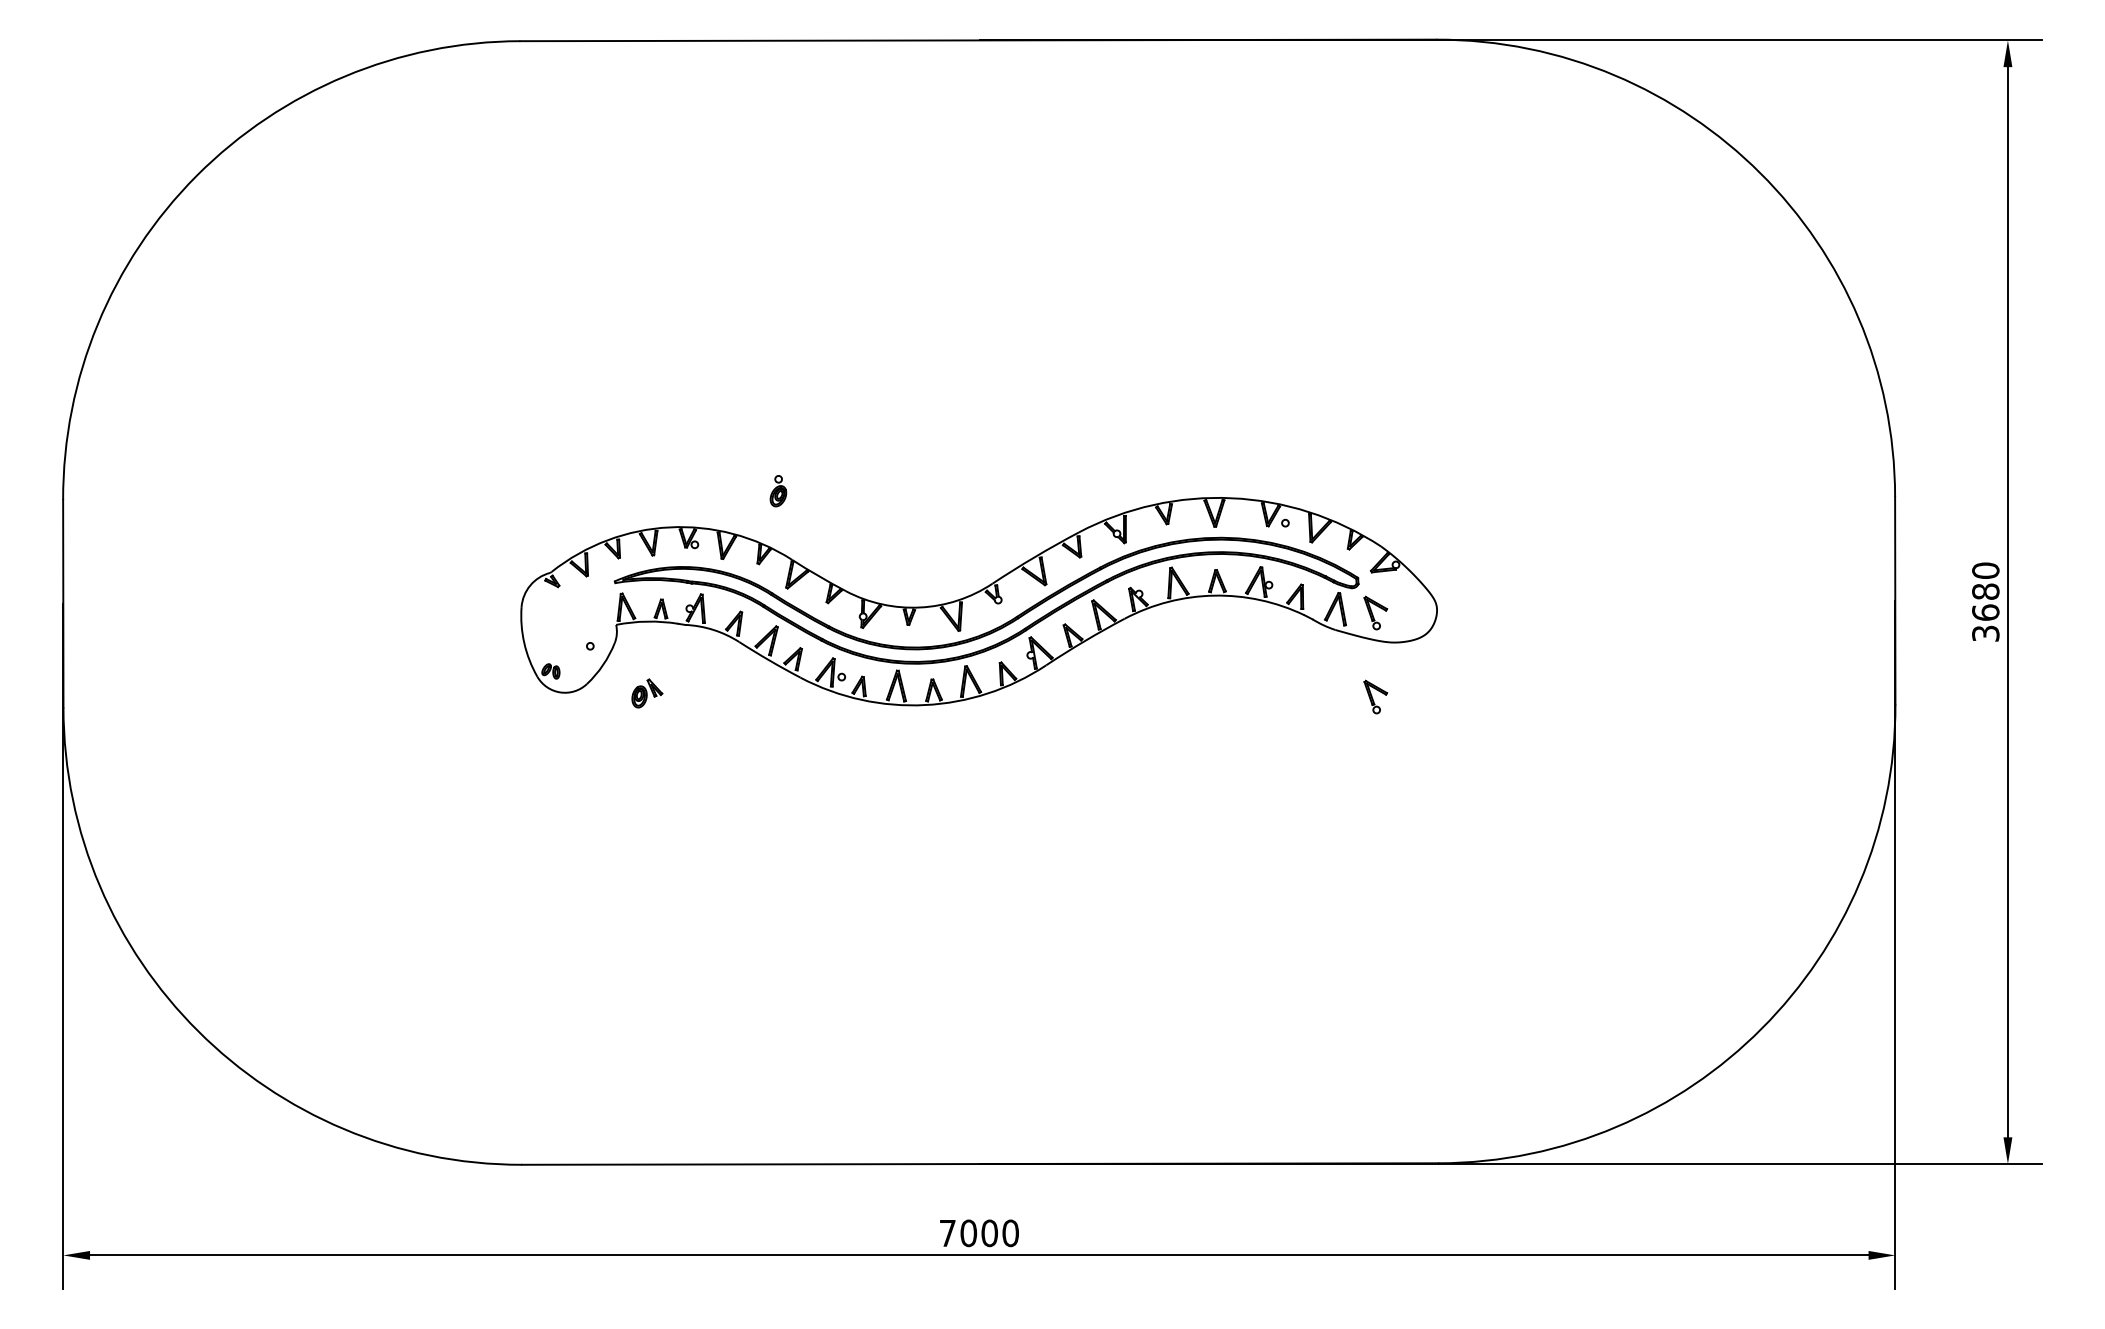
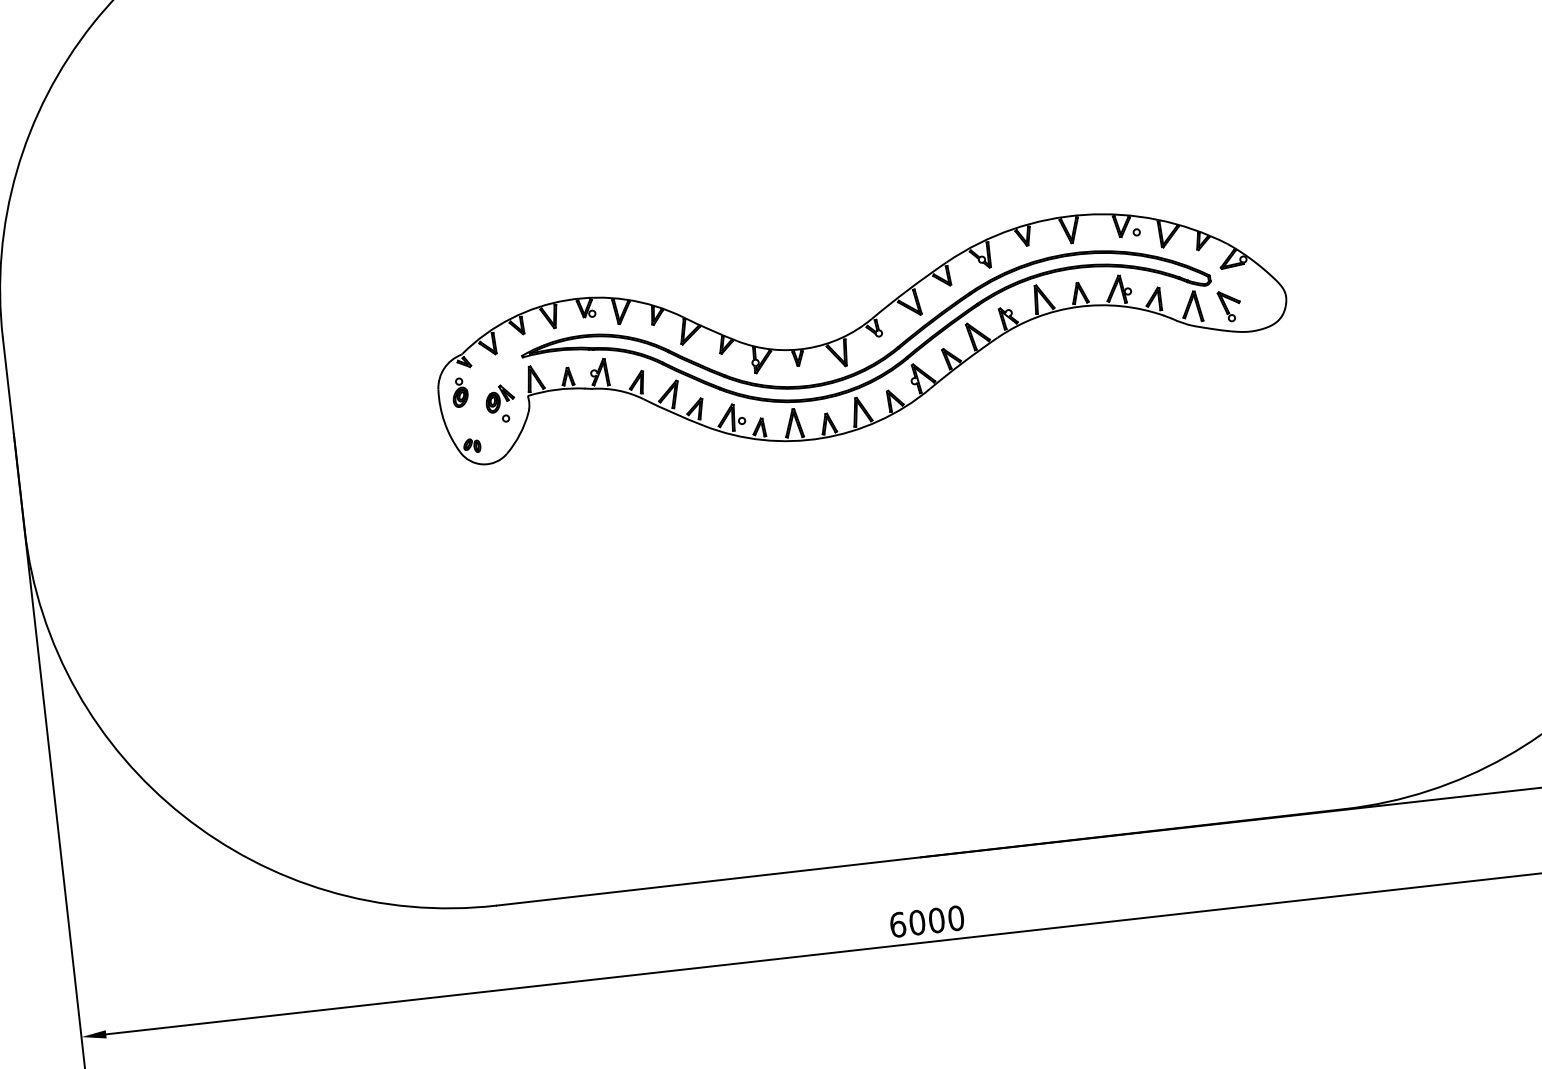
part: (778, 491) -> (460, 392), moved
part: (647, 693) -> (500, 398), moved
part: (1375, 696) -> (1238, 383), removed
text: (947, 1233) -> (897, 925), 7000 -> 6000

